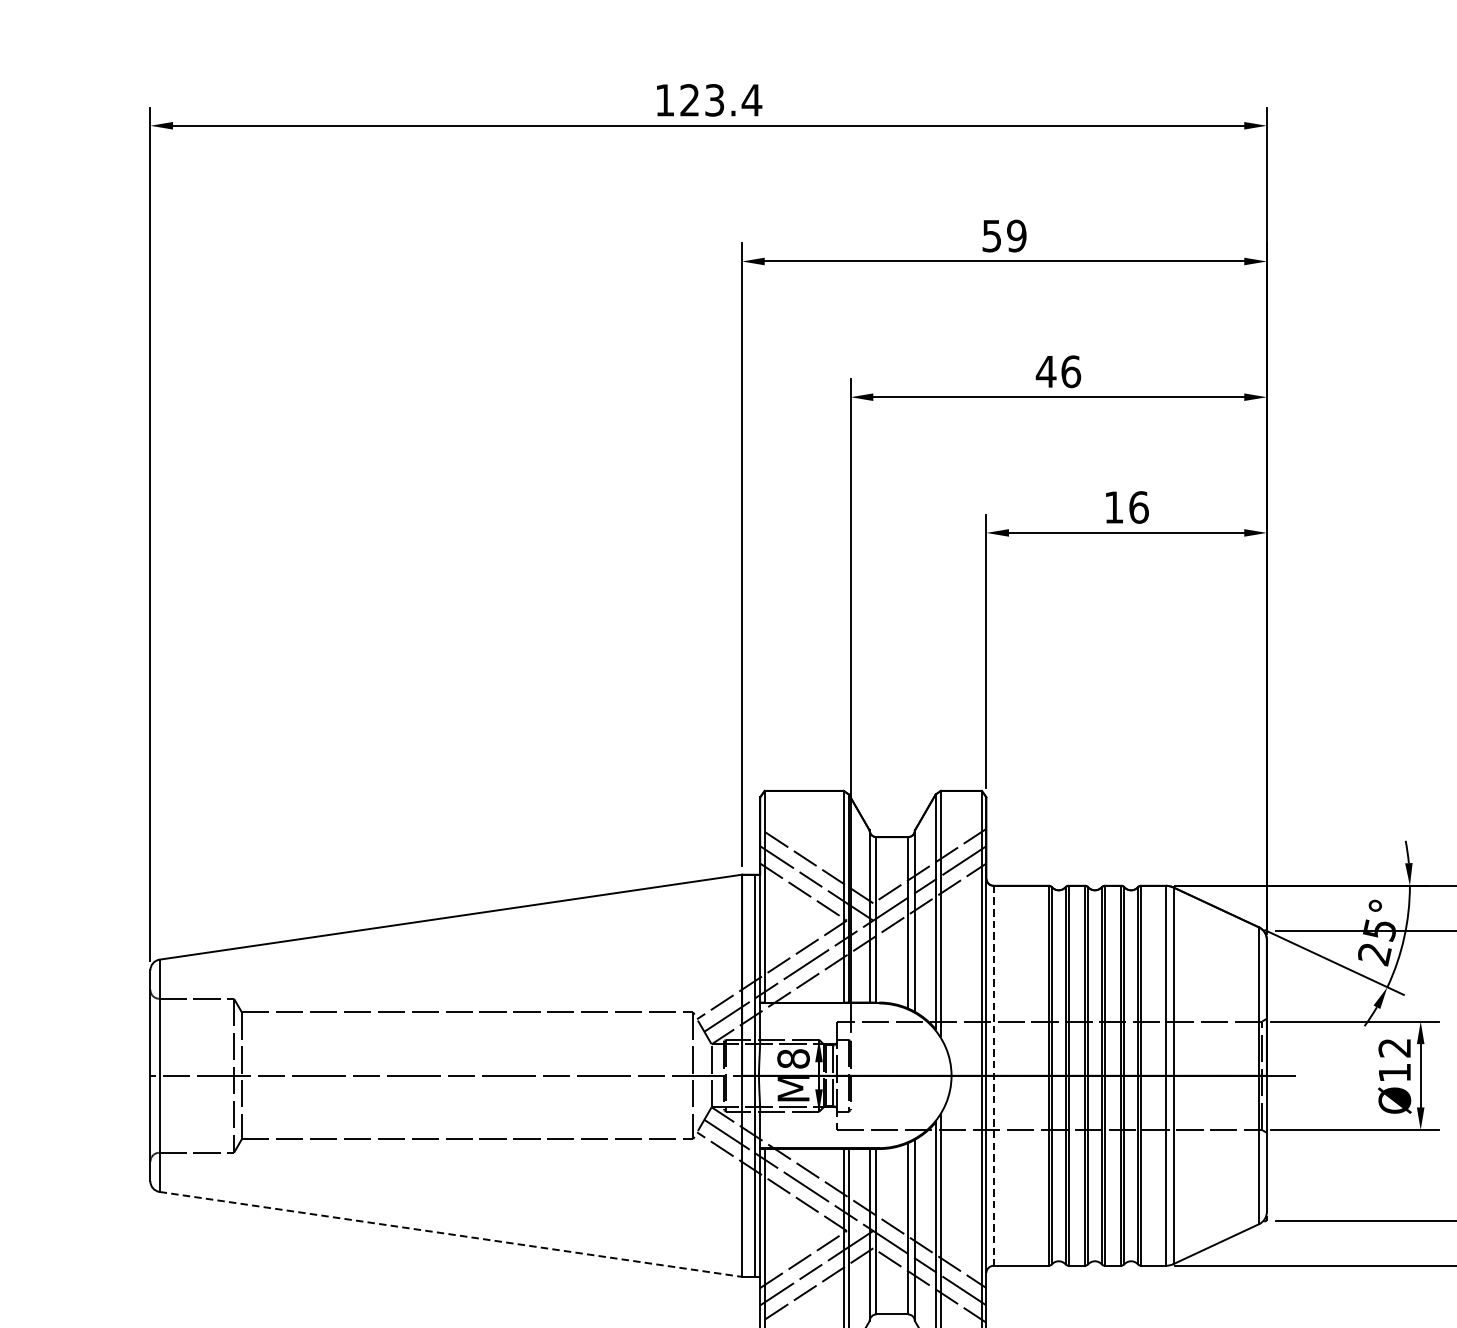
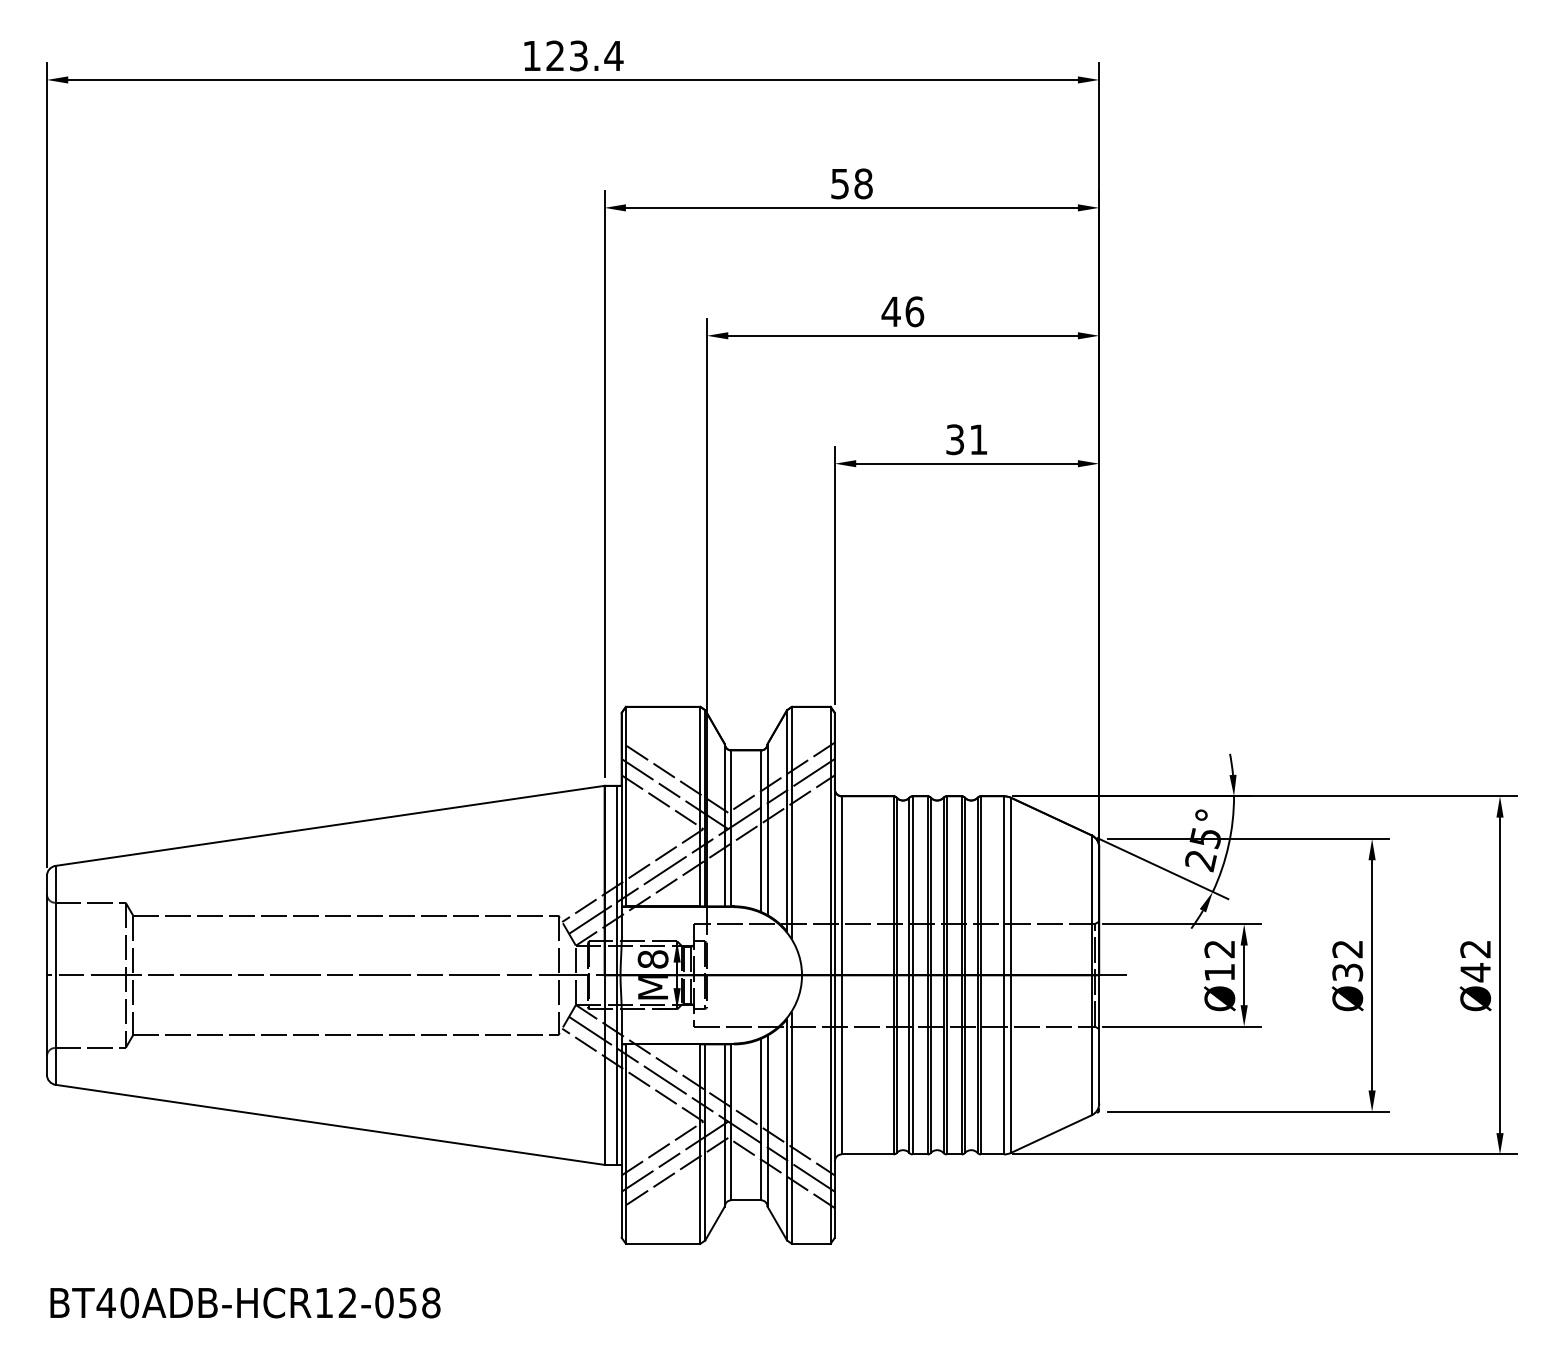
text: (1016, 235) -> (863, 183), 59 -> 58
text: (1127, 507) -> (967, 439), 16 -> 31
line: (993, 1075) -> (841, 975), dashed -> solid
line: (451, 1234) -> (330, 1124), dashed -> solid

